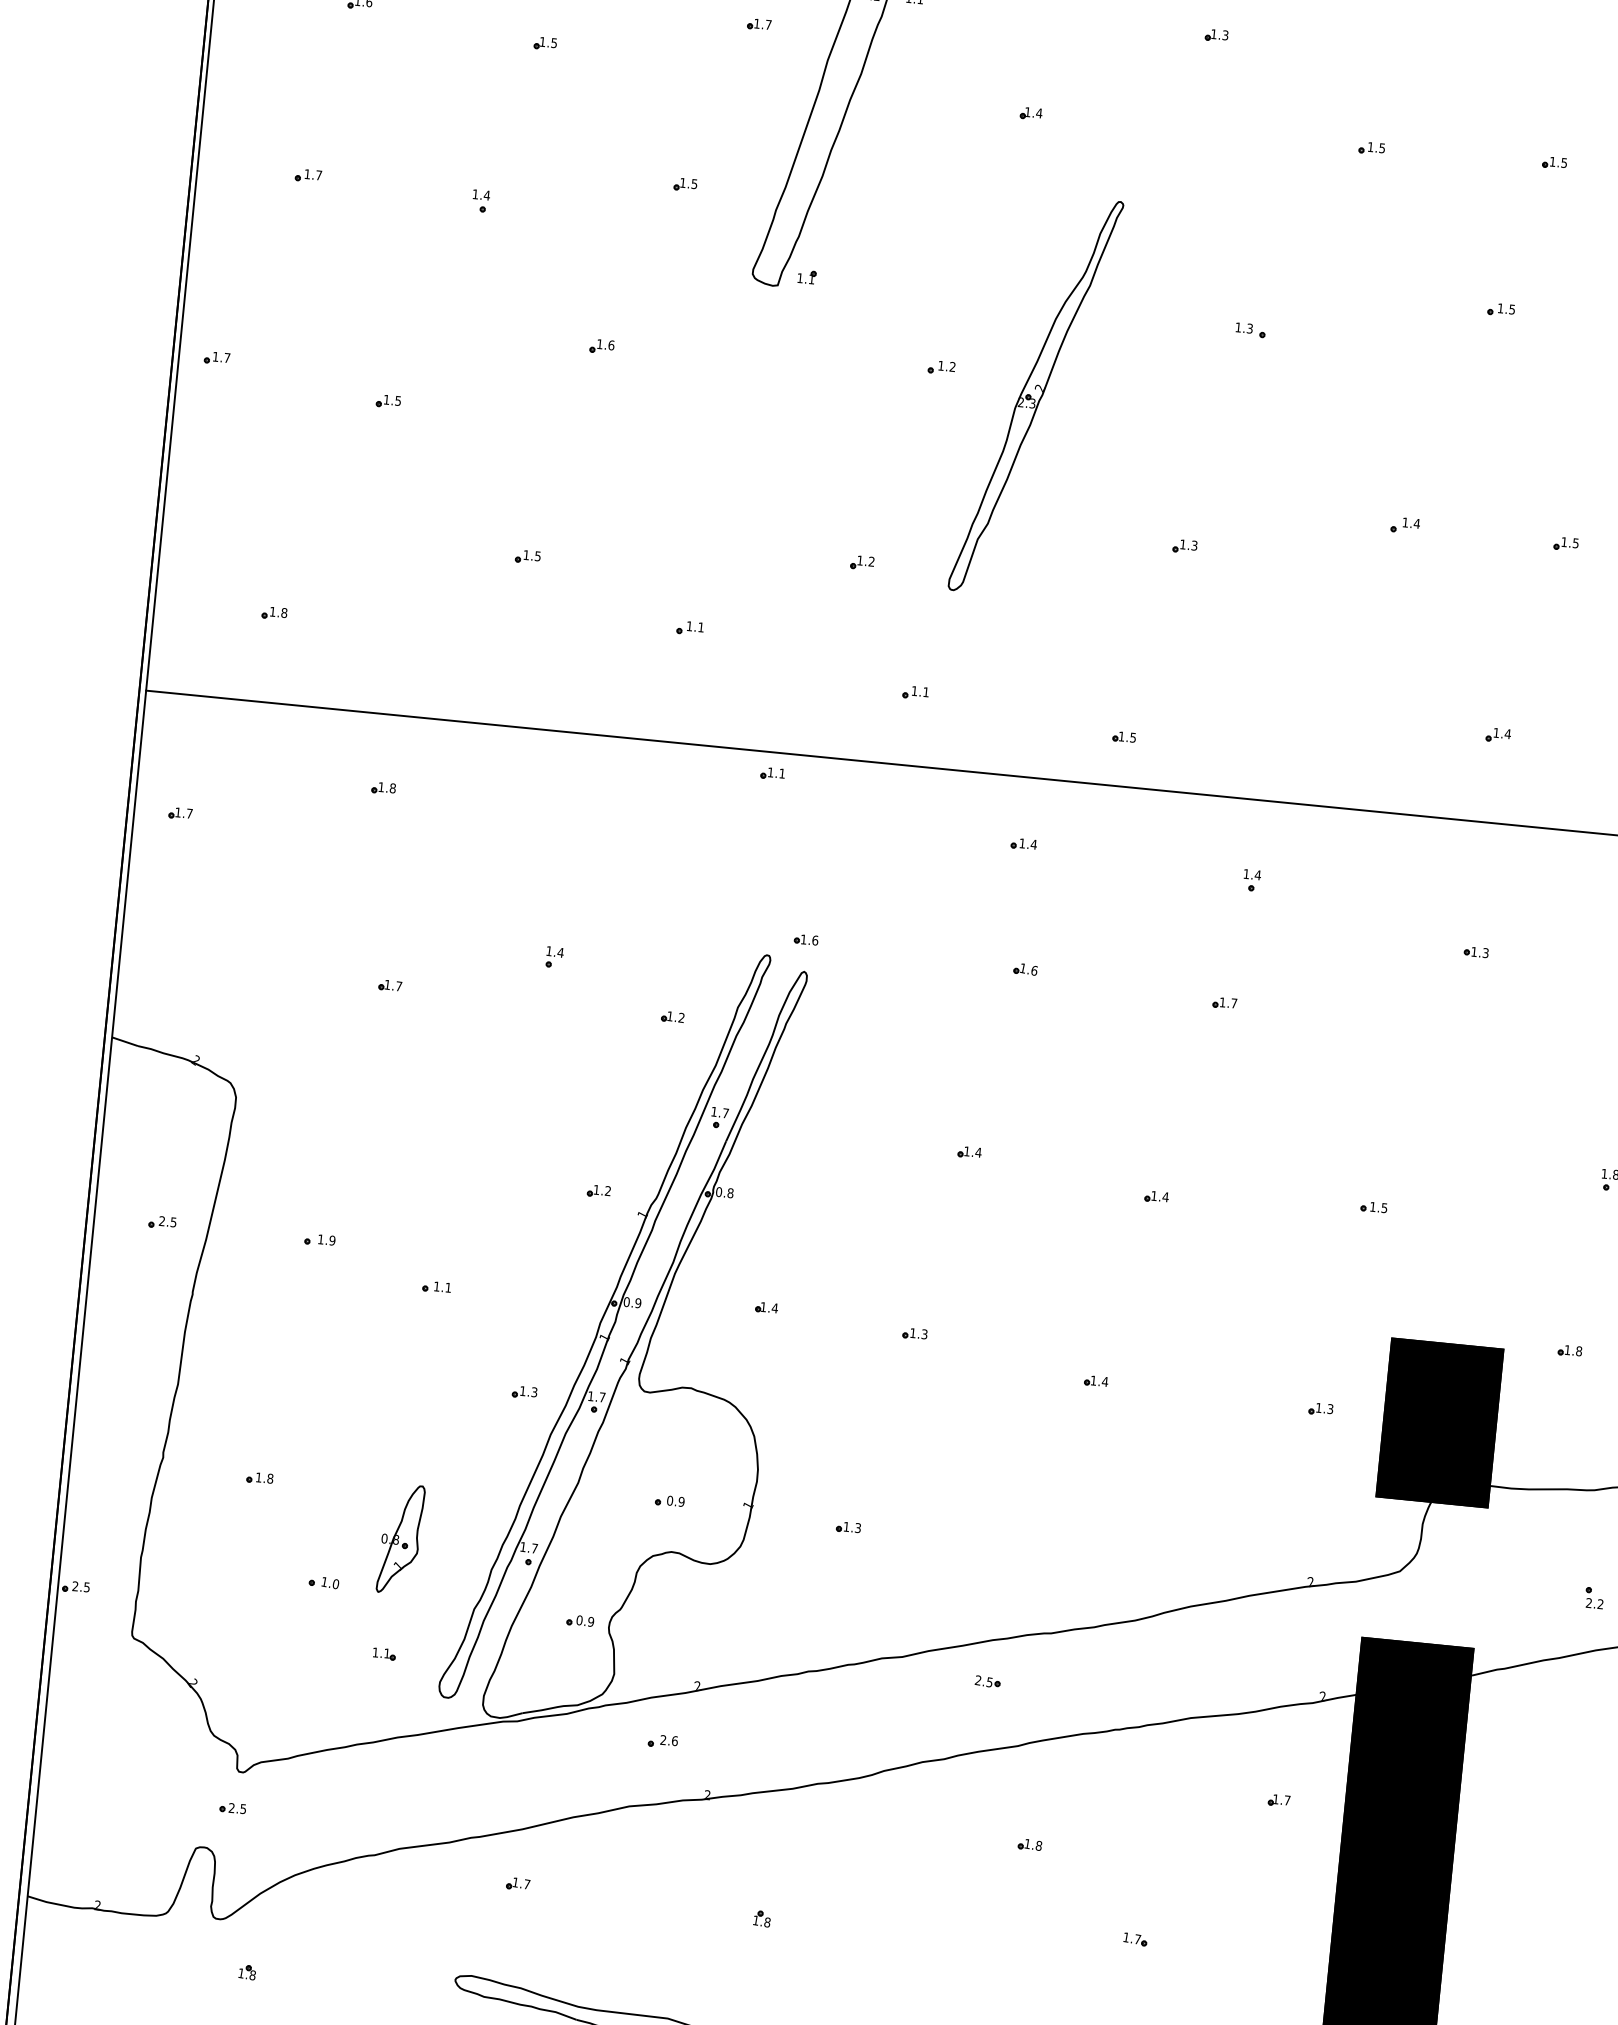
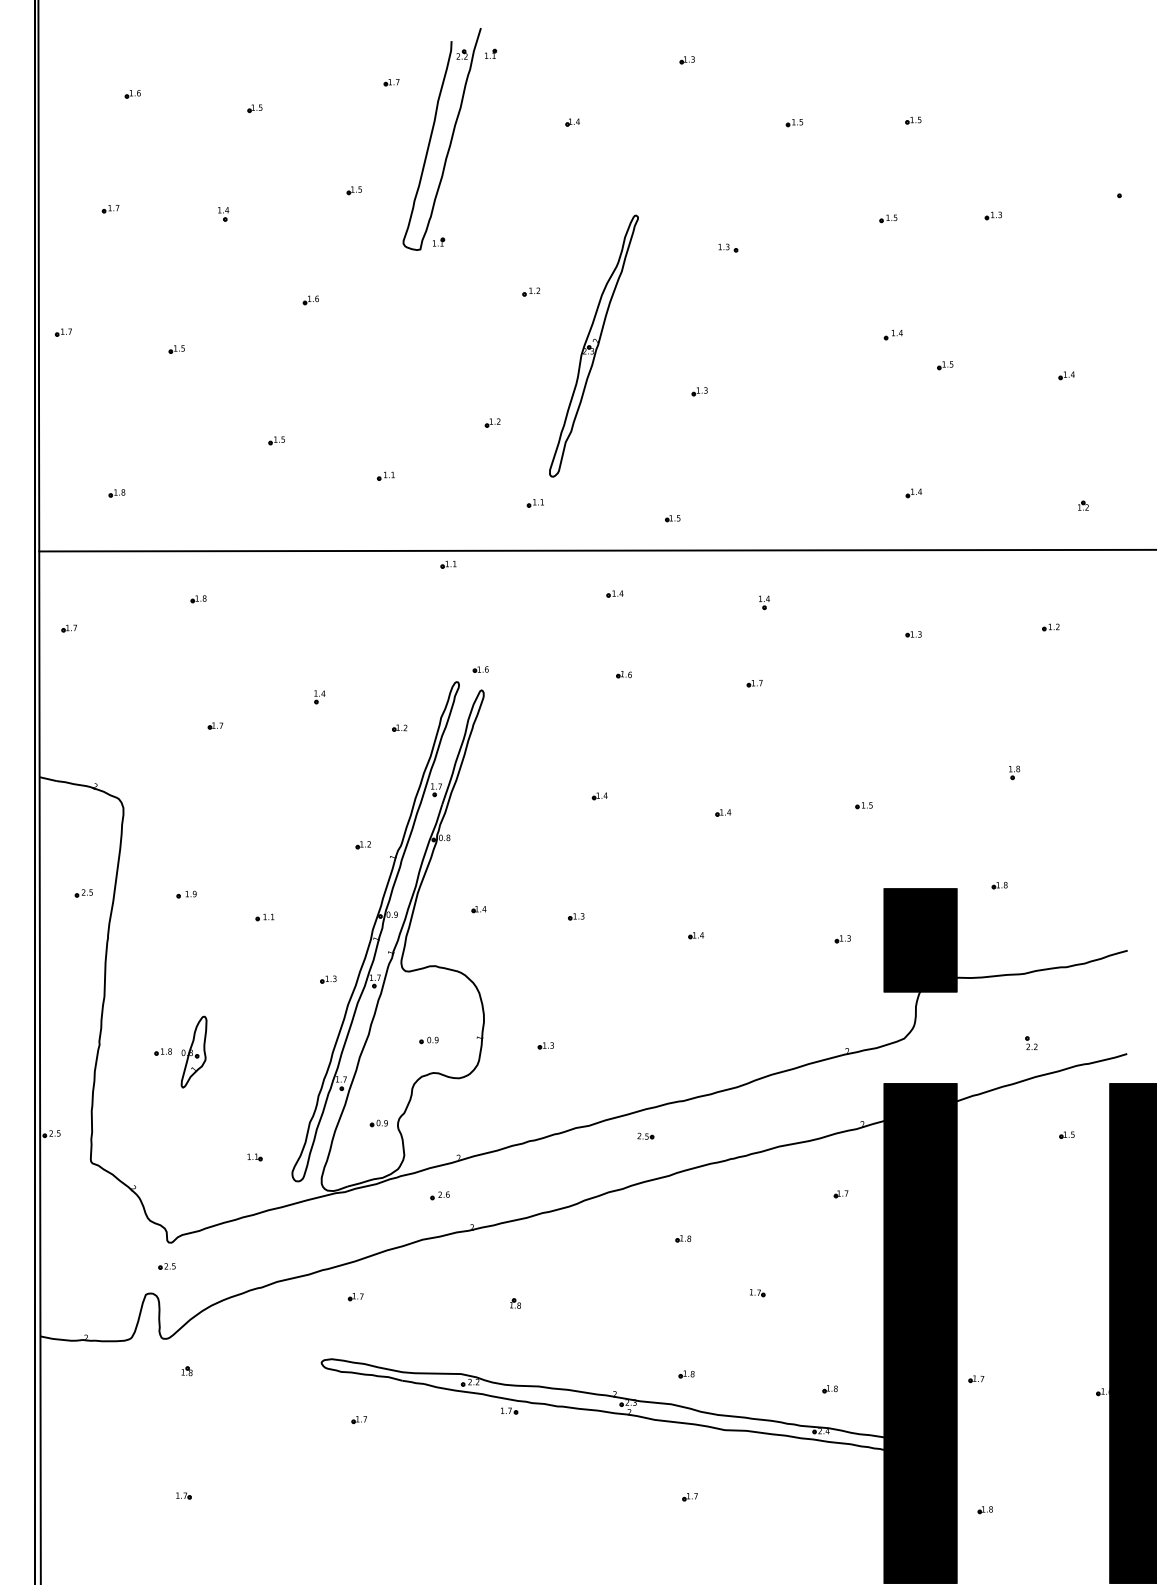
part: (1035, 394) -> (593, 345), moved
part: (1403, 524) -> (892, 334), moved
part: (400, 1538) -> (193, 1051), moved
part: (324, 1581) -> (211, 1114), removed

